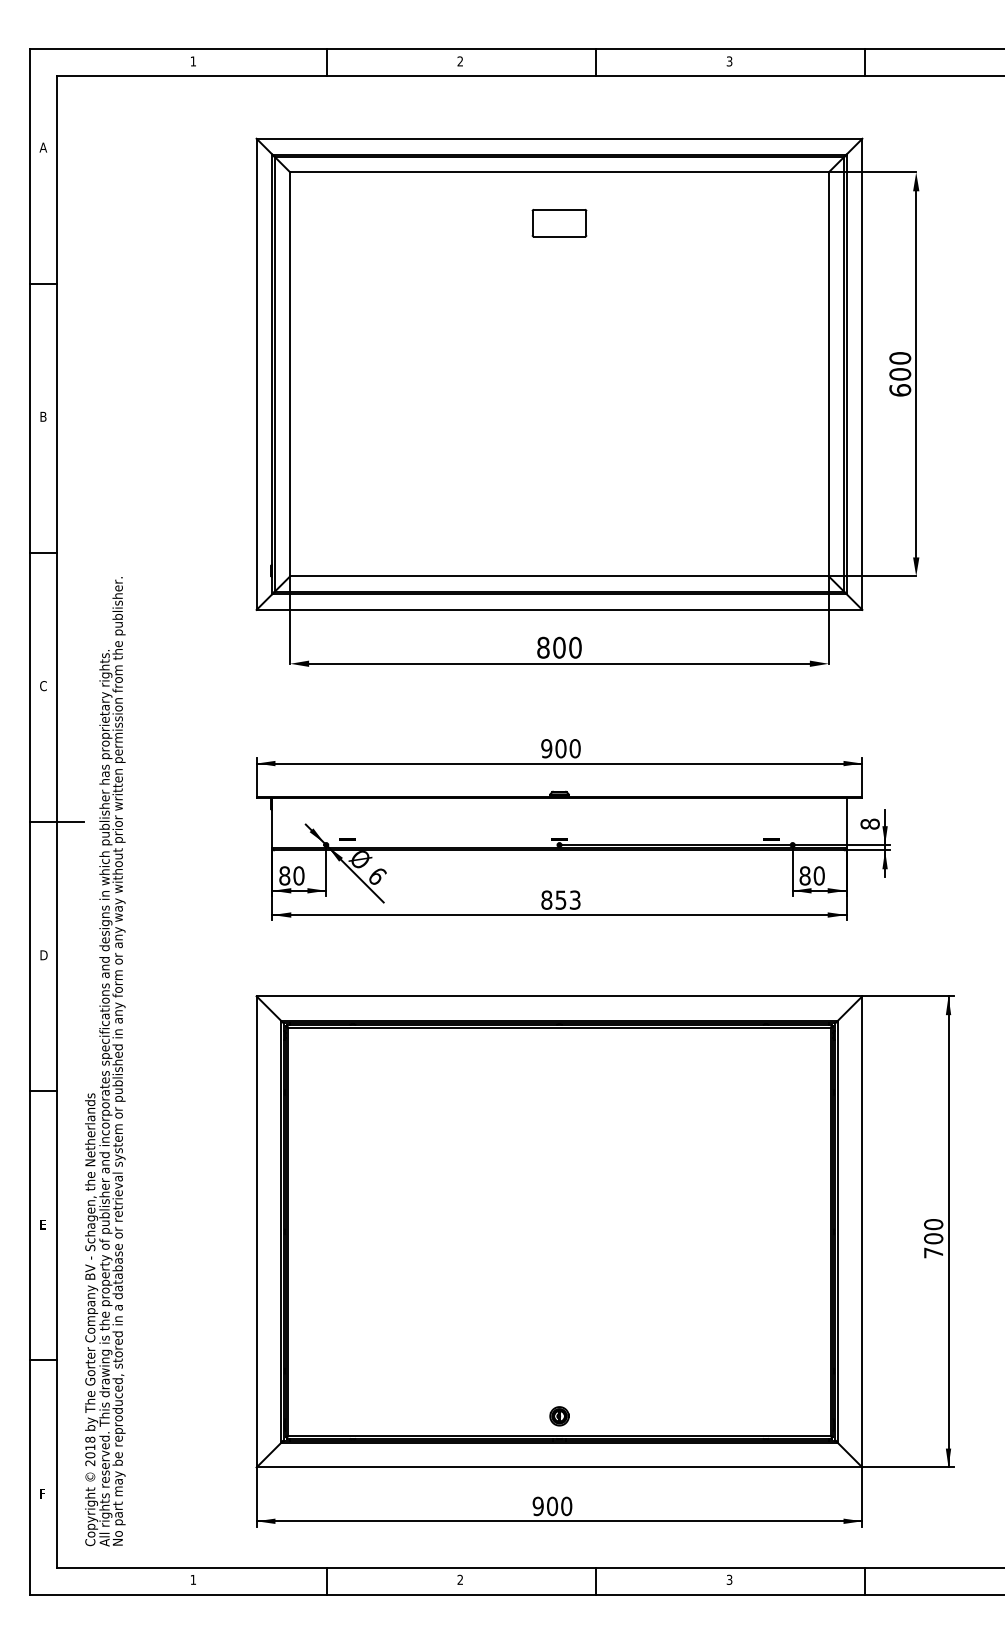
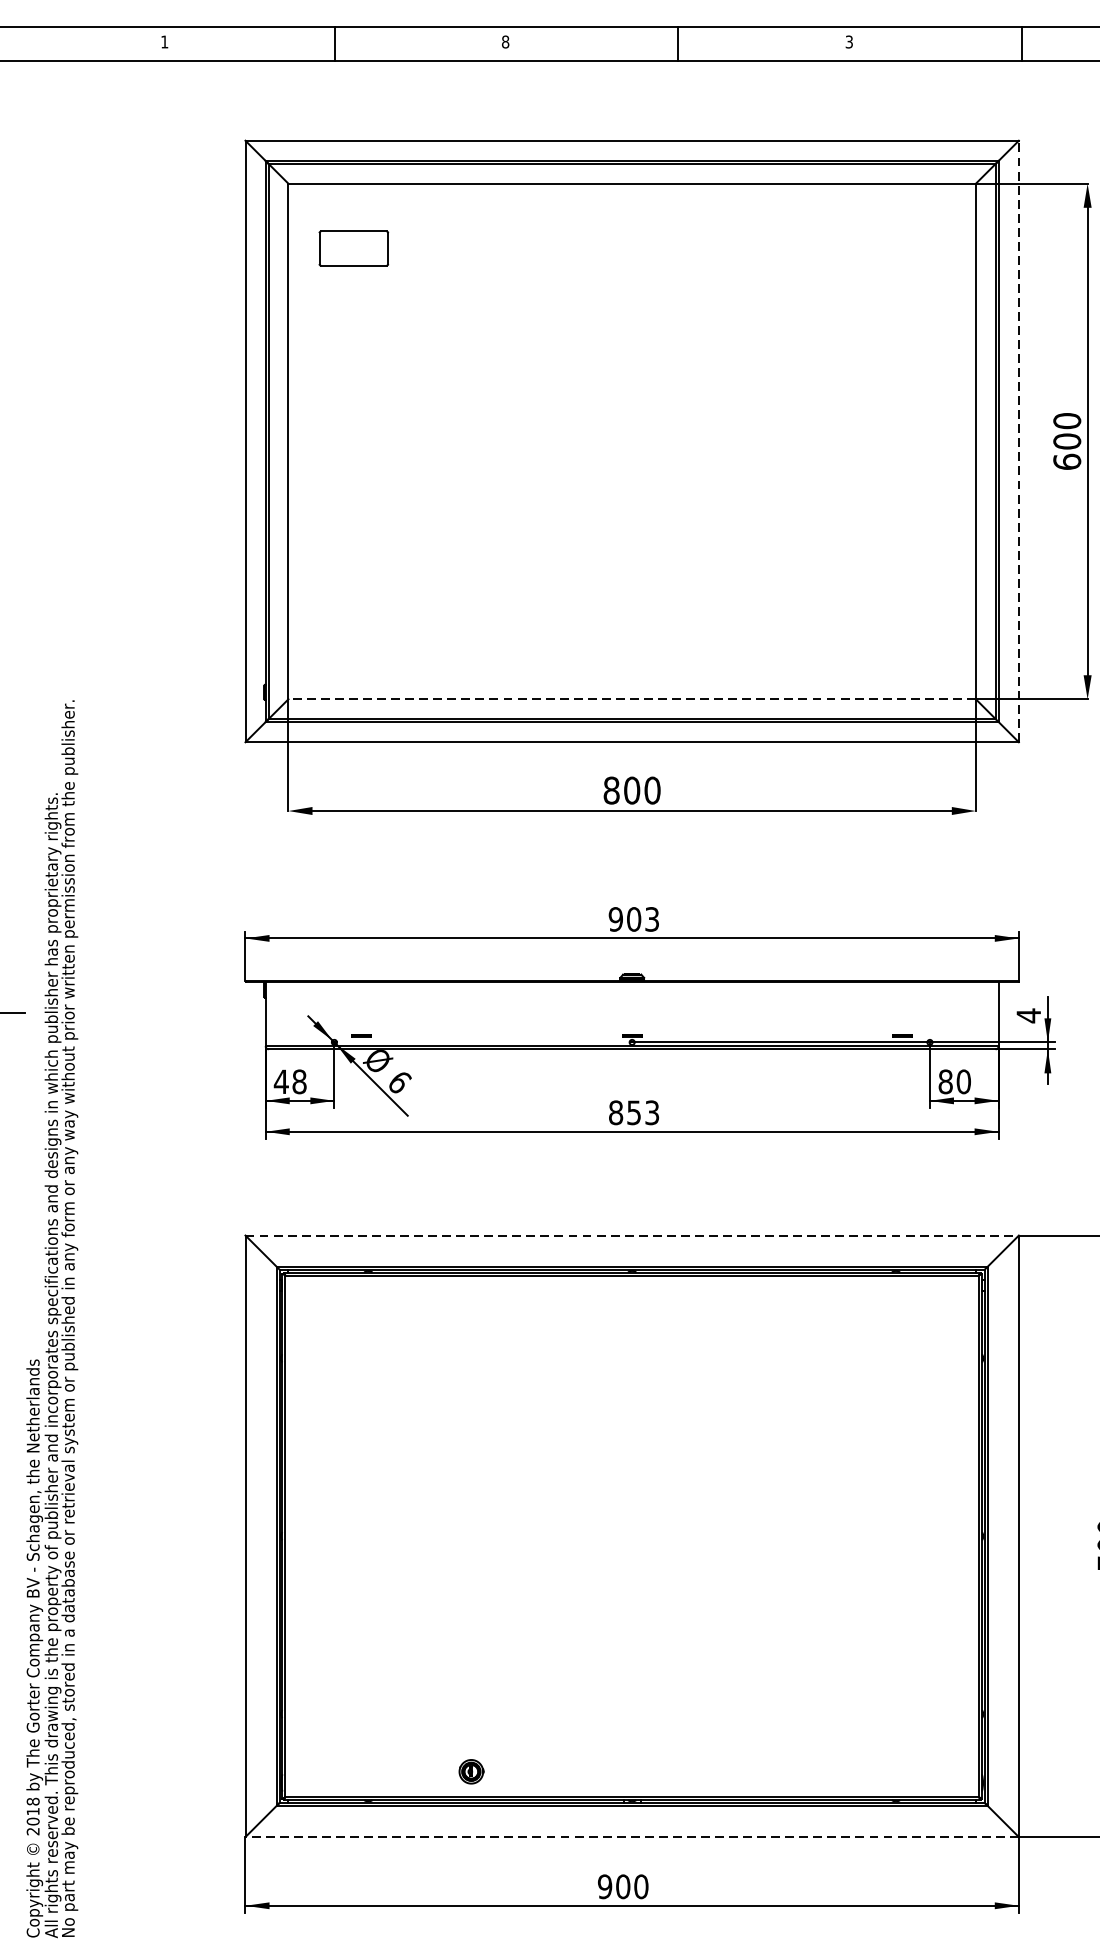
text: (460, 61) -> (505, 42), 2 -> 8
part: (559, 223) -> (353, 248), moved
line: (862, 374) -> (1019, 441), solid -> dashed
line: (559, 576) -> (632, 699), solid -> dashed
text: (574, 748) -> (651, 919), 900 -> 903
text: (869, 824) -> (1027, 1016), 8 -> 4
text: (291, 875) -> (290, 1081), 80 -> 48
line: (559, 996) -> (632, 1235), solid -> dashed
part: (559, 1416) -> (471, 1772), moved
line: (559, 1467) -> (632, 1837), solid -> dashed

